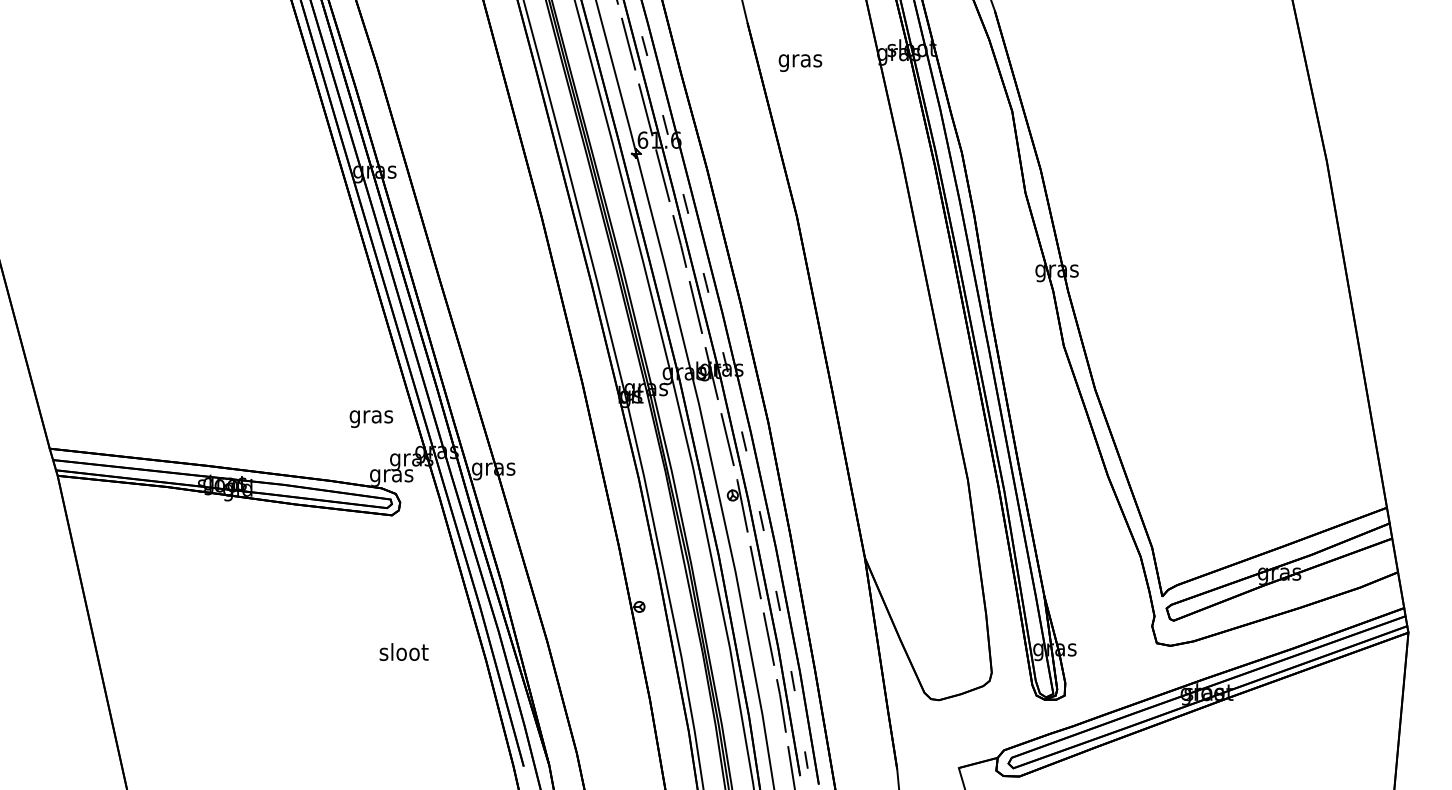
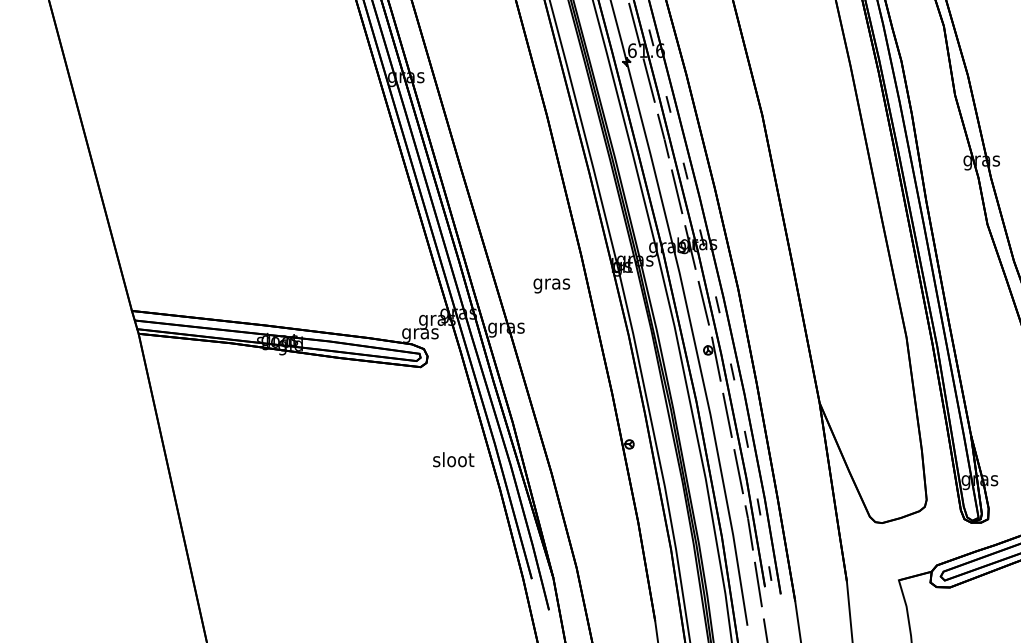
text: (371, 419) -> (551, 286), moved
text: (403, 651) -> (453, 459), moved

